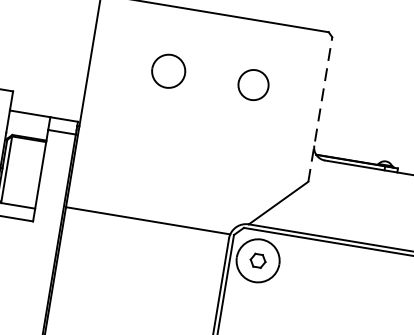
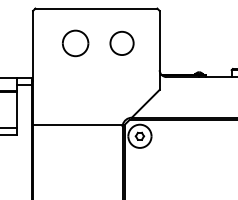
part: (168, 71) -> (75, 43), size x1.43
circle: (252, 83) -> (121, 42), size x1.43
line: (320, 107) -> (159, 49), dashed -> solid

